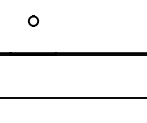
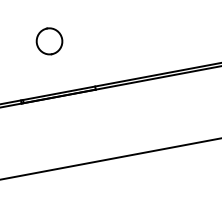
part: (33, 20) -> (49, 40), size x1.67

